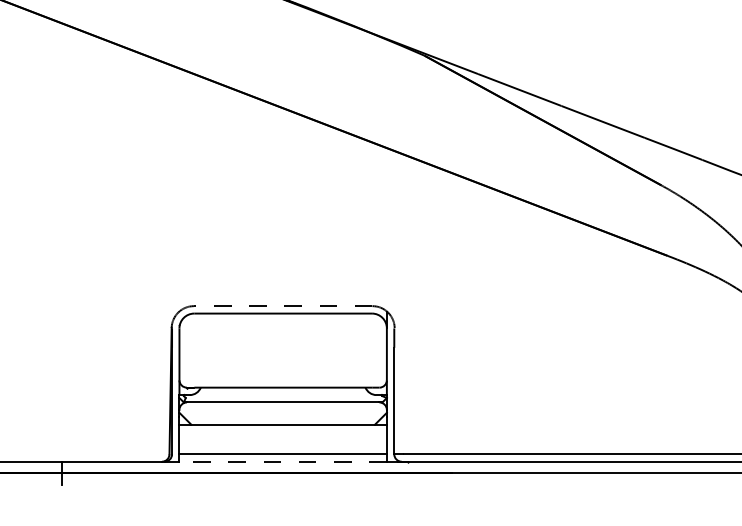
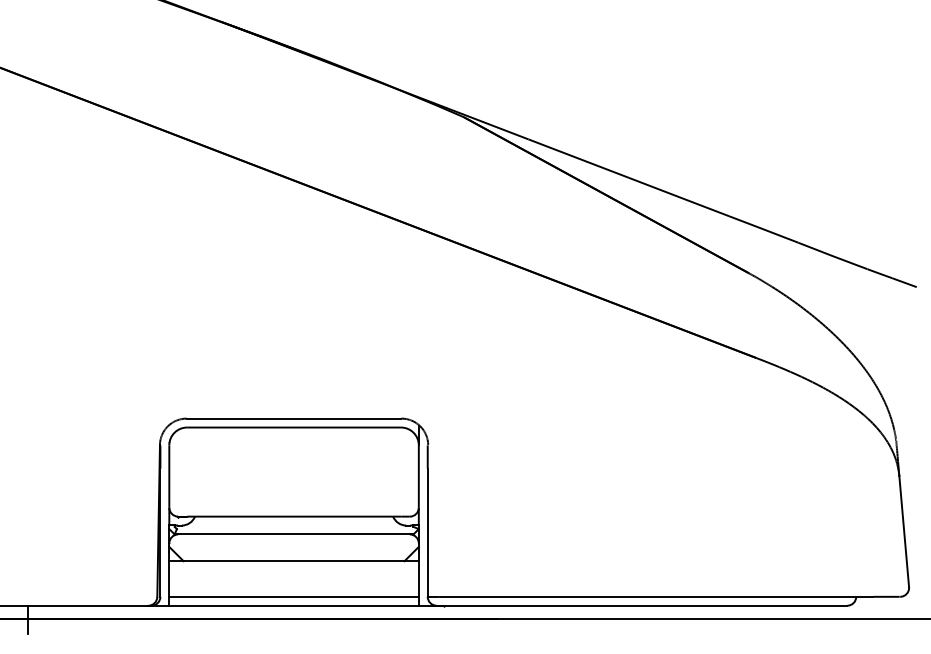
line: (282, 306) -> (293, 418), dashed -> solid
line: (283, 461) -> (294, 605), dashed -> solid

